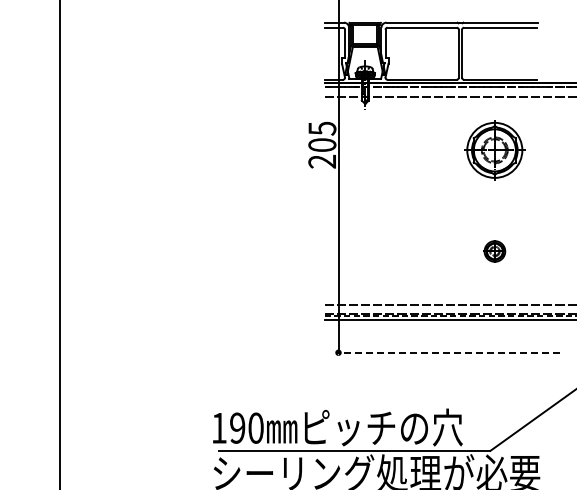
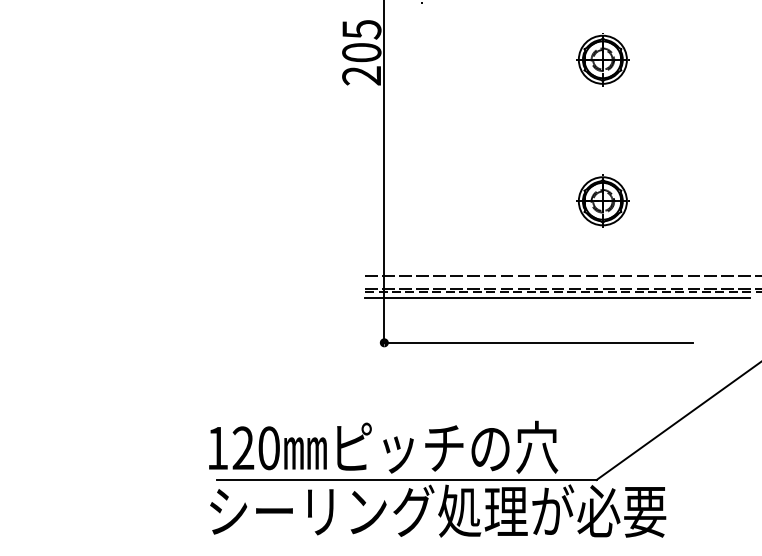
part: (494, 149) -> (602, 58), size x0.62
part: (494, 251) -> (602, 201), size x1.67
line: (448, 352) -> (538, 342), dashed -> solid
text: (237, 428) -> (243, 448), 190 -> 120

